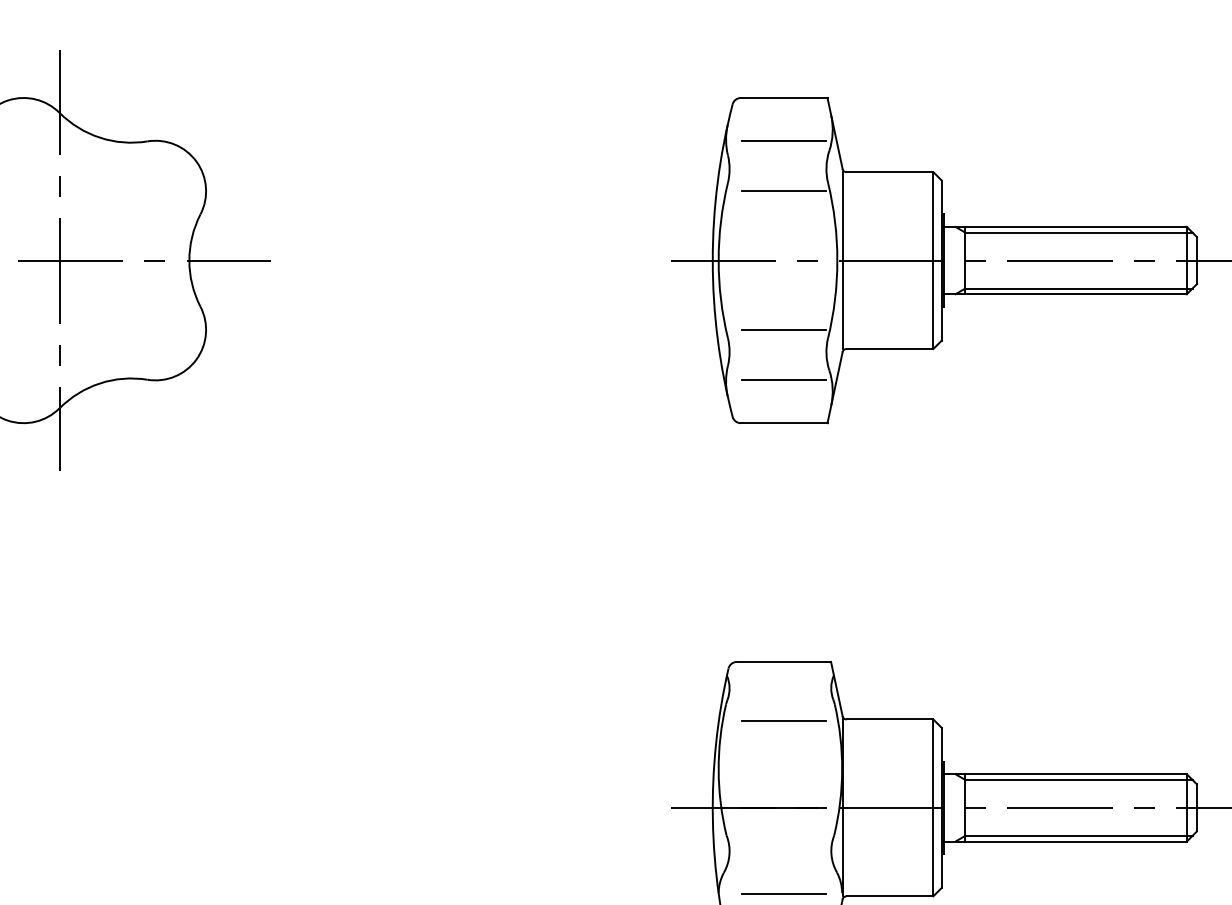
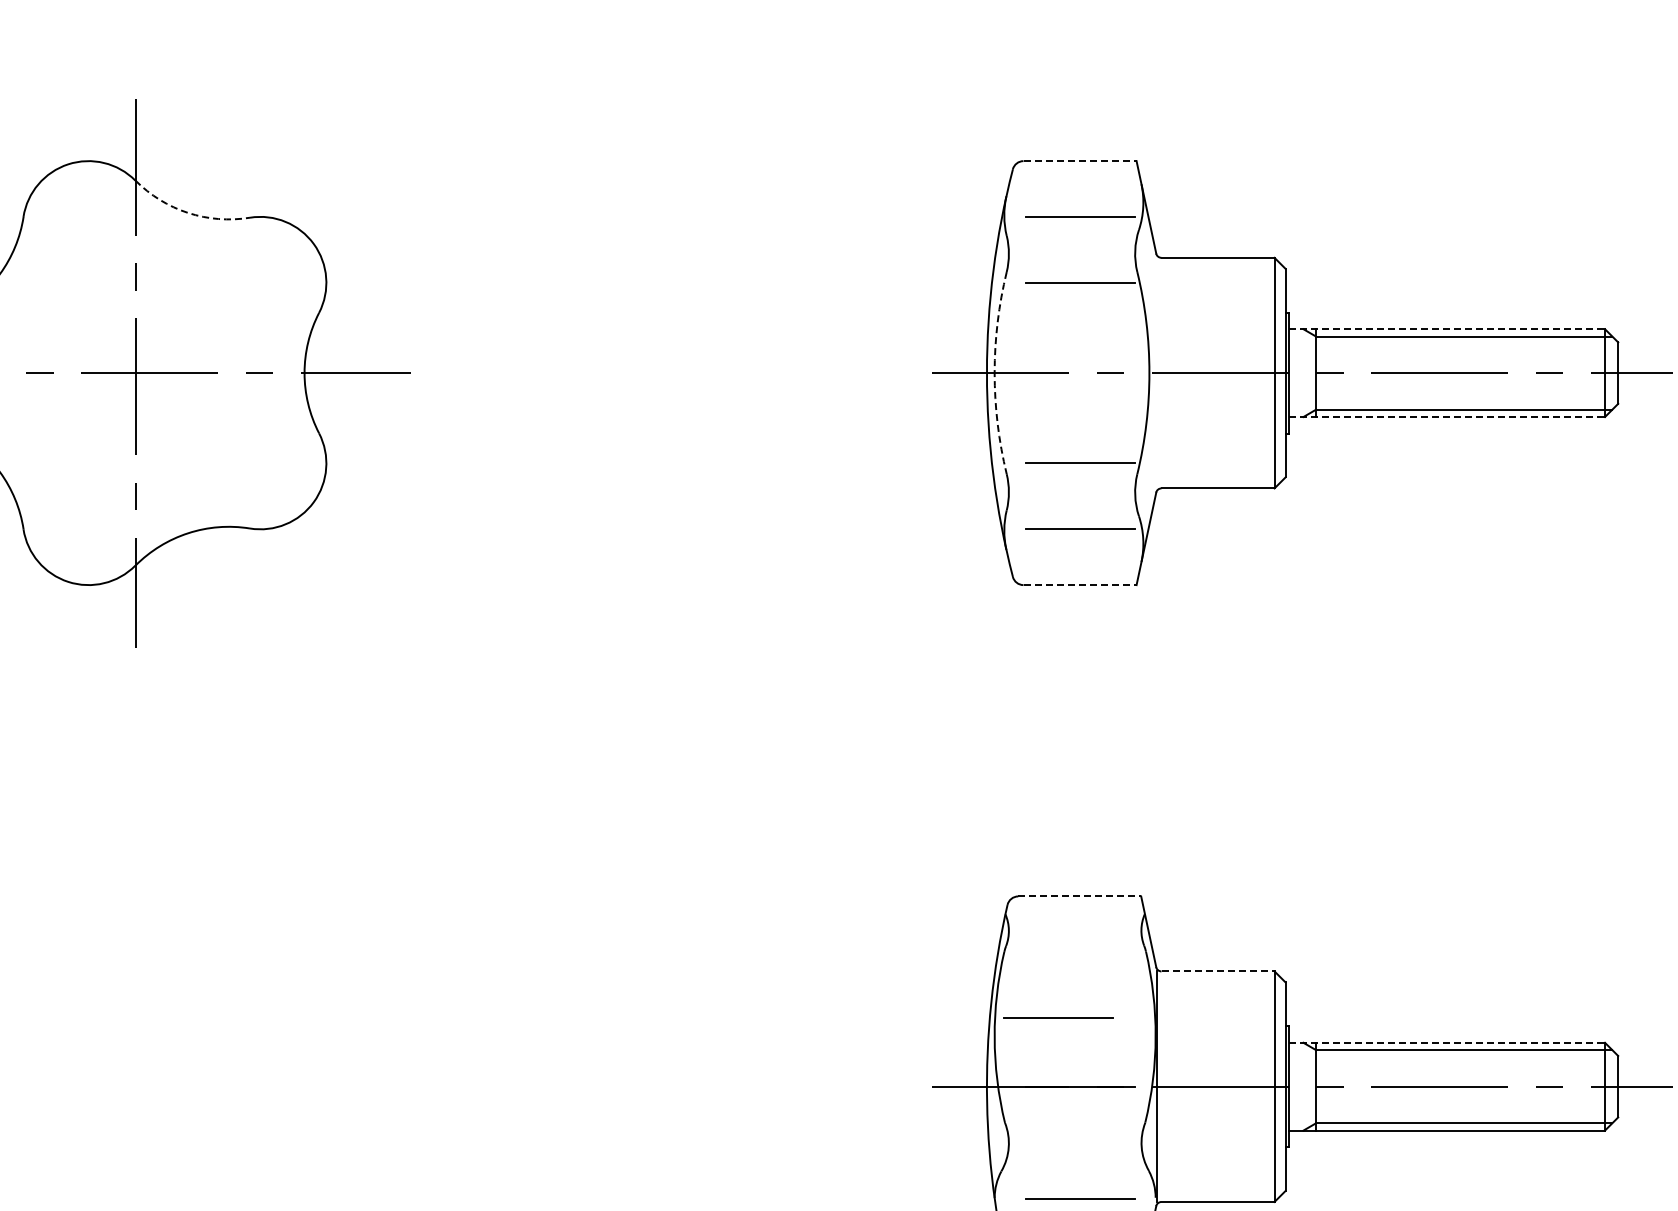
line: (784, 98) -> (1080, 161), solid -> dashed
arc: (100, 137) -> (188, 212), solid -> dashed
line: (1065, 227) -> (1447, 329), solid -> dashed
arc: (718, 260) -> (994, 373), solid -> dashed
line: (843, 260) -> (1157, 372), removed
line: (1065, 294) -> (1447, 417), solid -> dashed
line: (784, 423) -> (1080, 585), solid -> dashed
line: (784, 662) -> (1080, 896), solid -> dashed
line: (890, 719) -> (1218, 971), solid -> dashed
line: (784, 720) -> (1058, 1017), moved
line: (1065, 774) -> (1447, 1042), solid -> dashed

